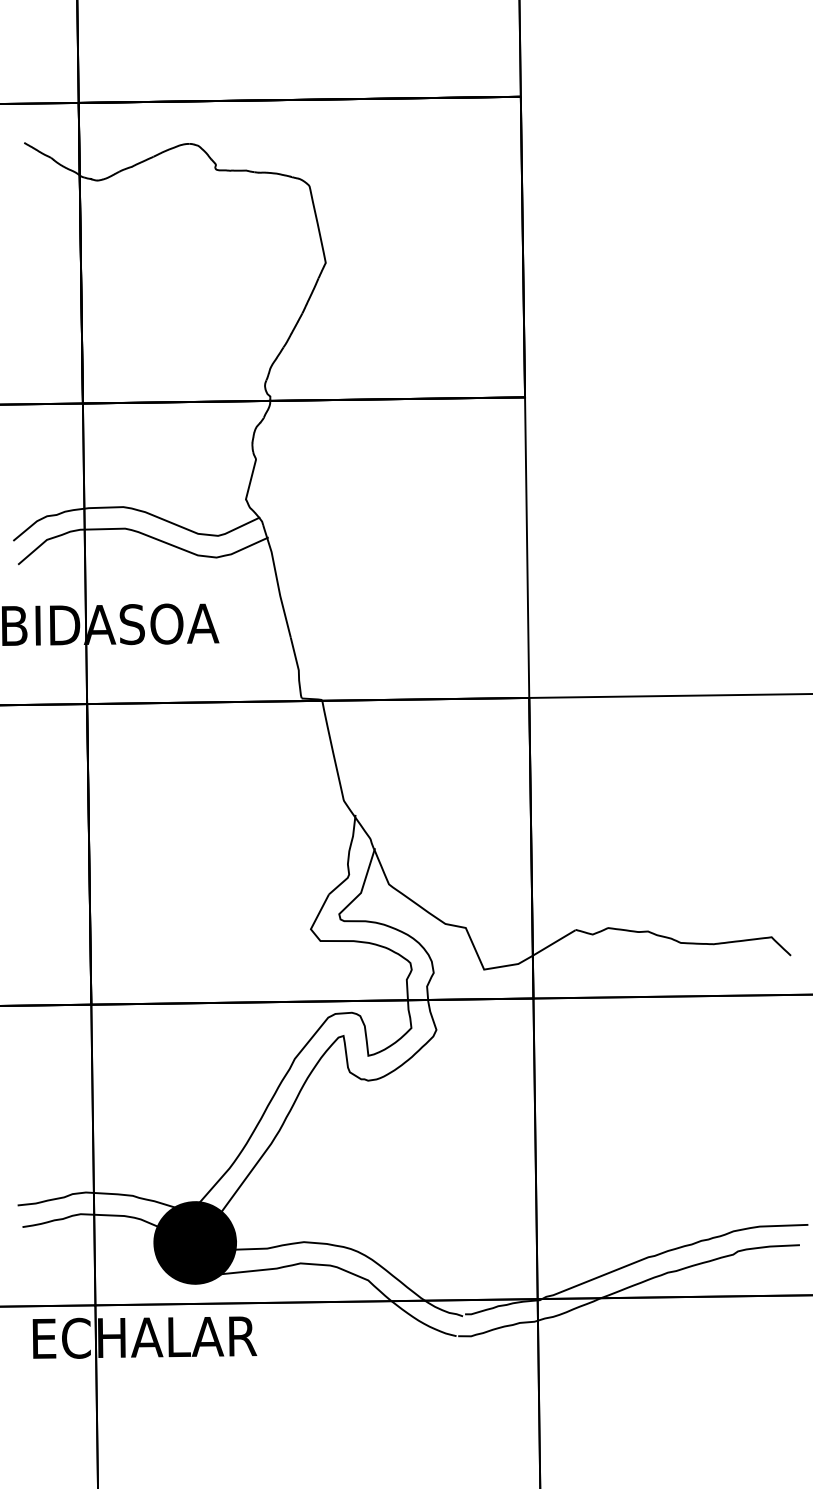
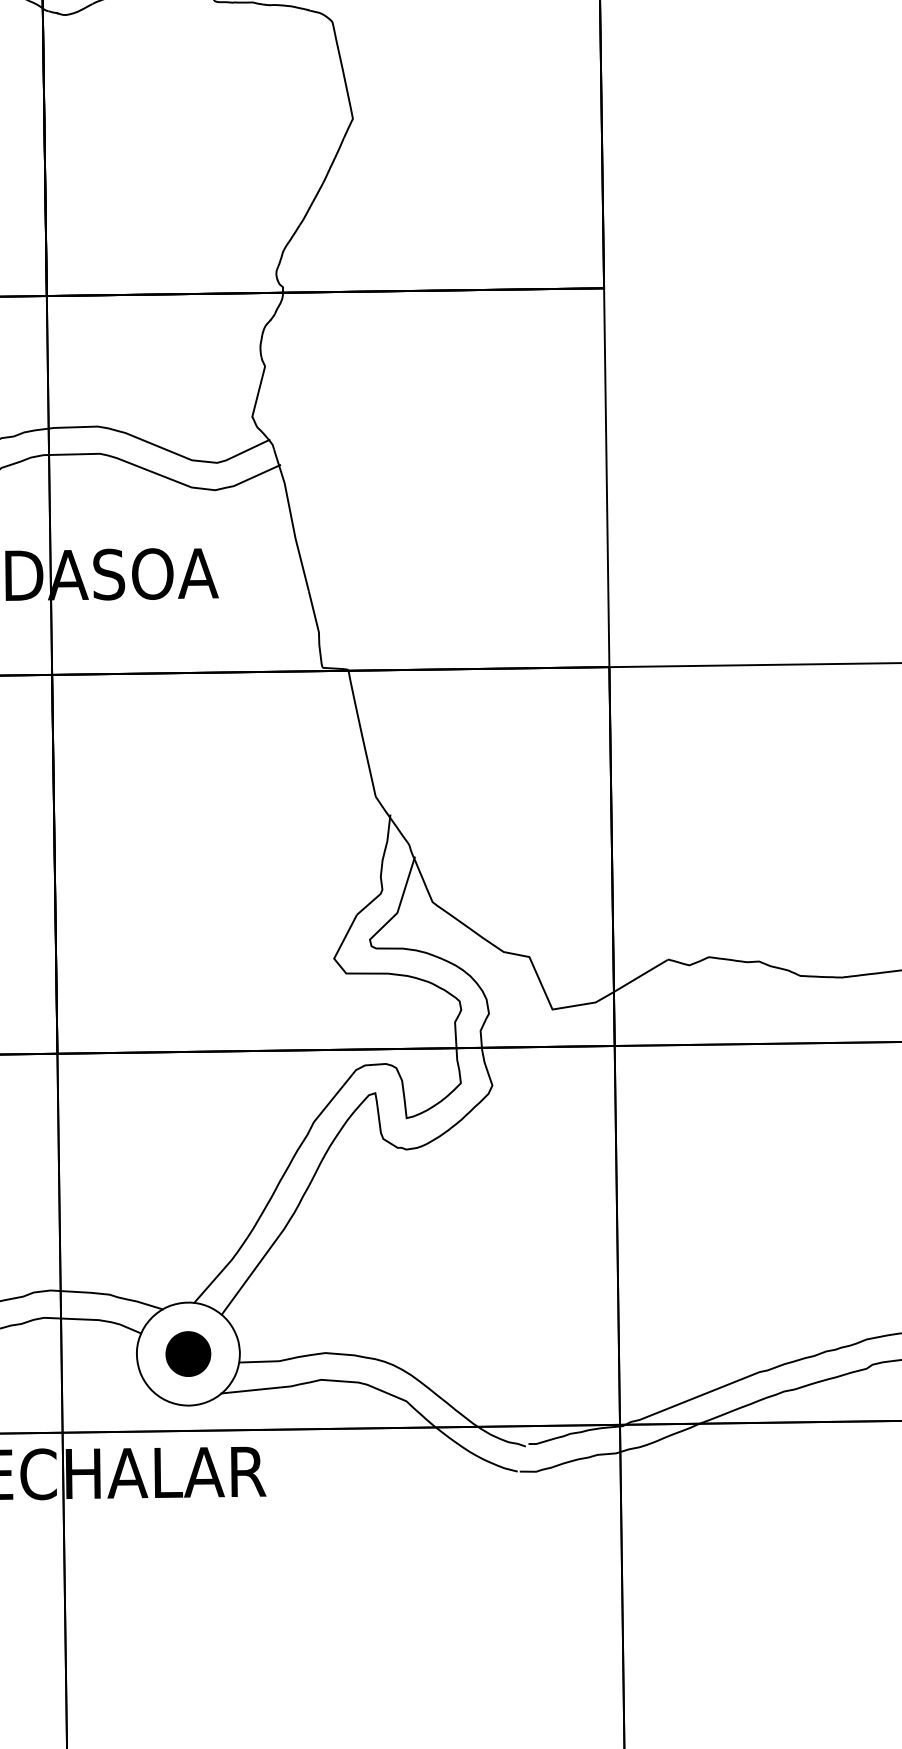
fill: (195, 1242) -> (188, 1353), removed

